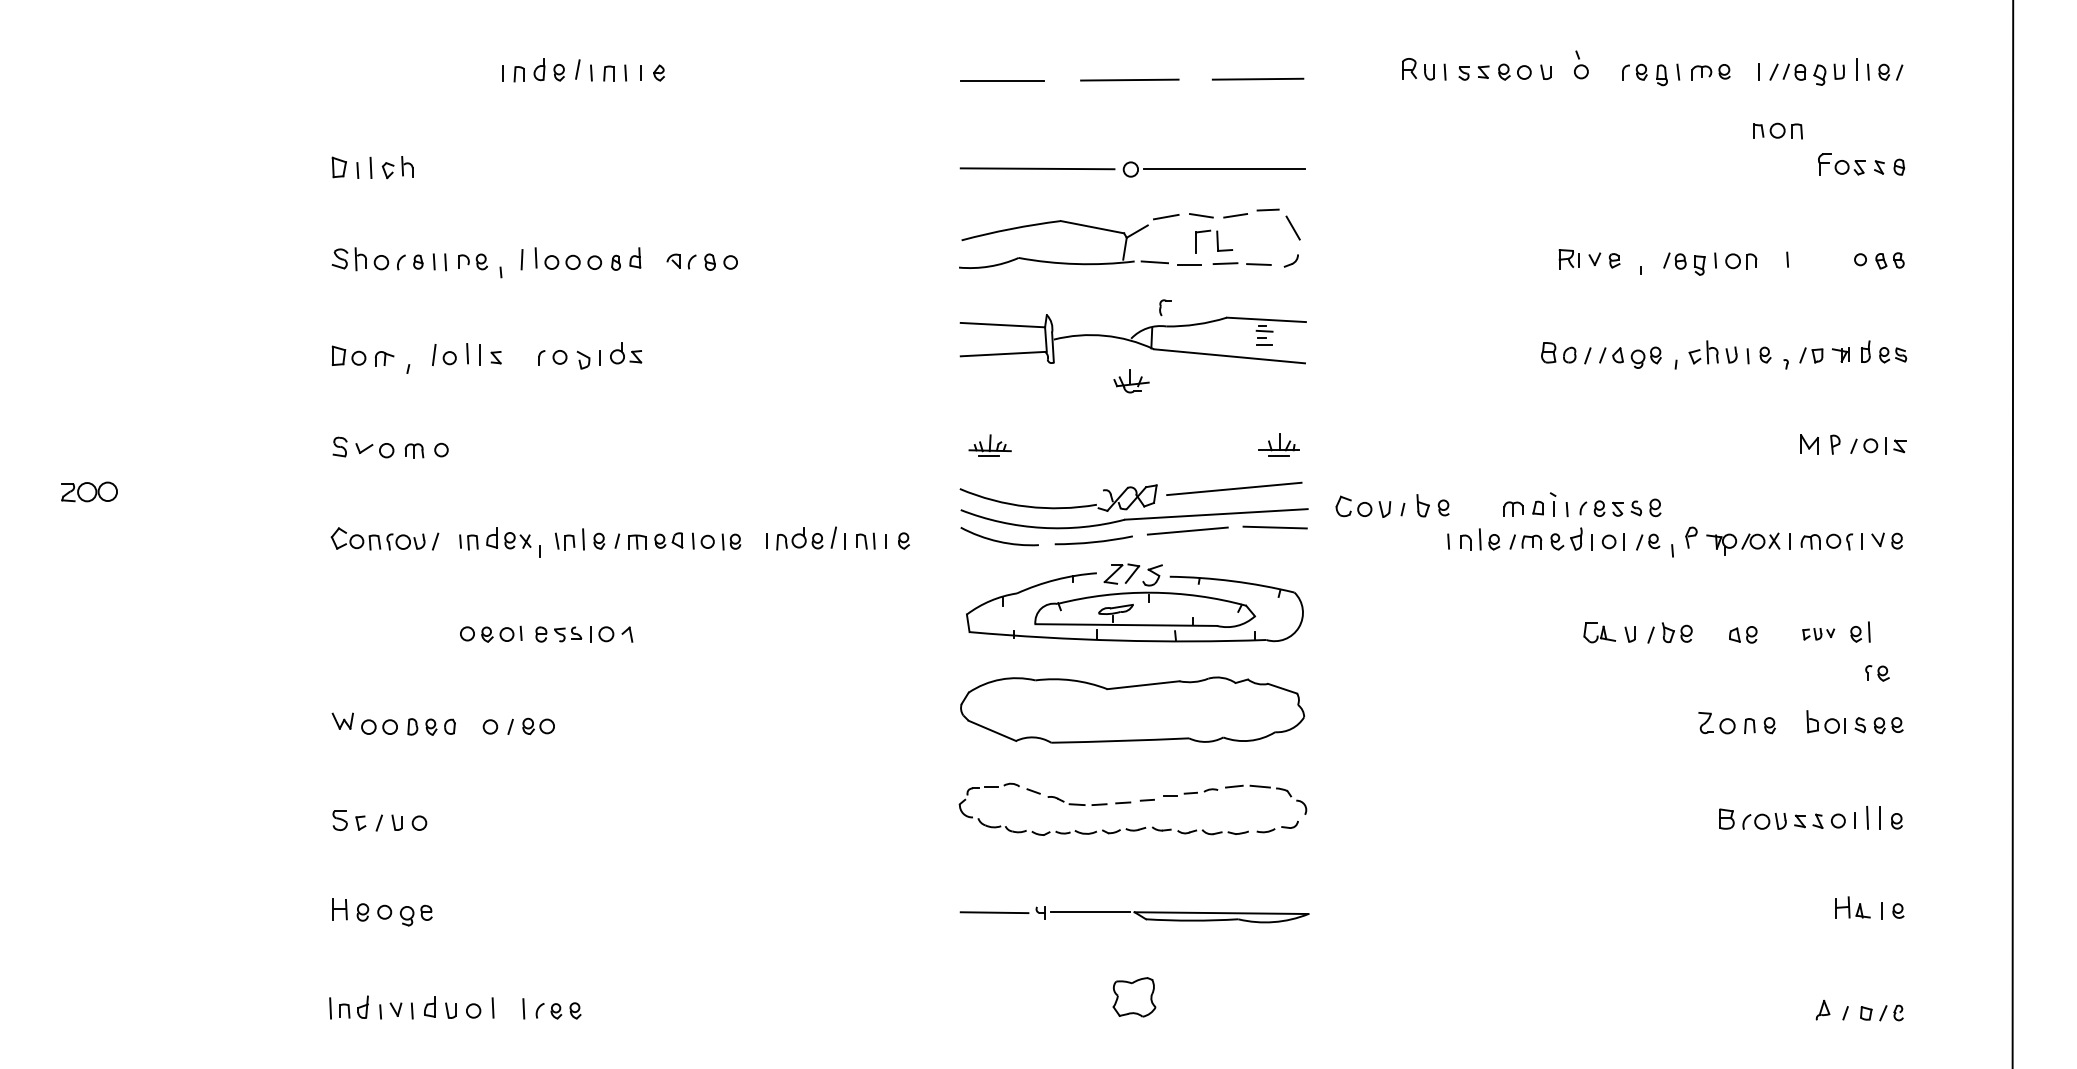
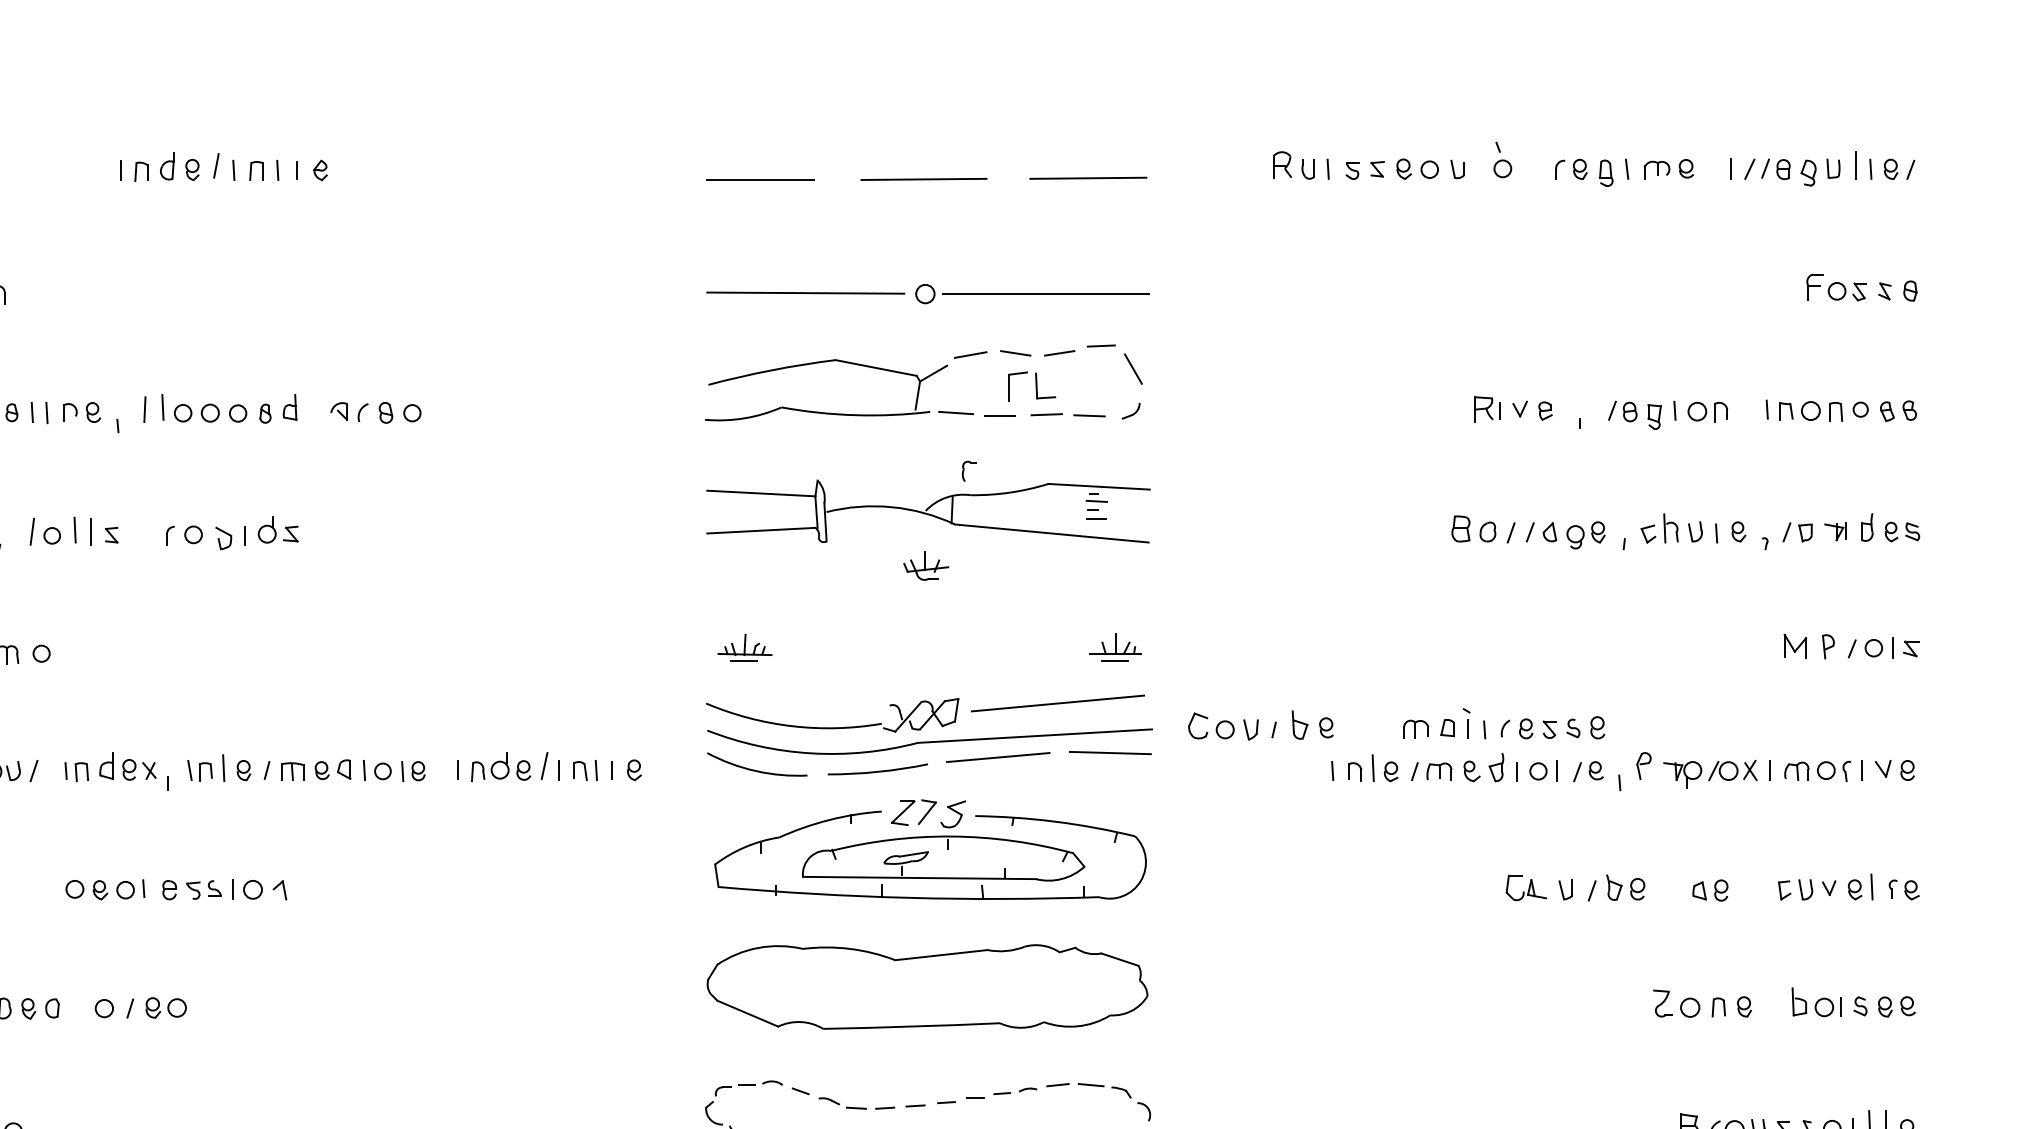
part: (1777, 130) -> (1810, 410), moved
part: (1818, 633) -> (1806, 888), size x1.43
part: (1877, 673) -> (1904, 890), moved

